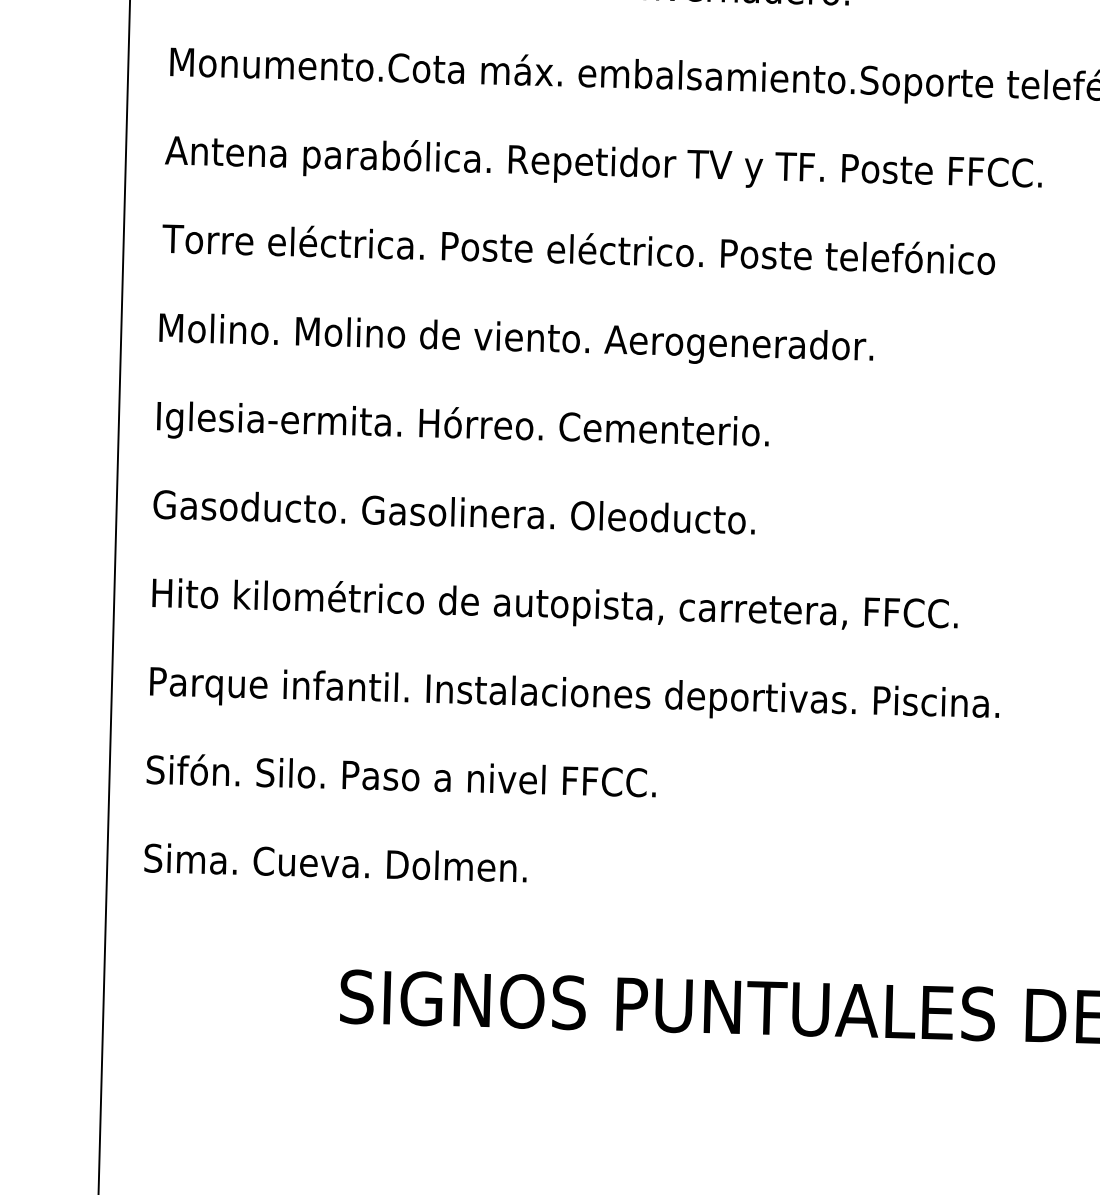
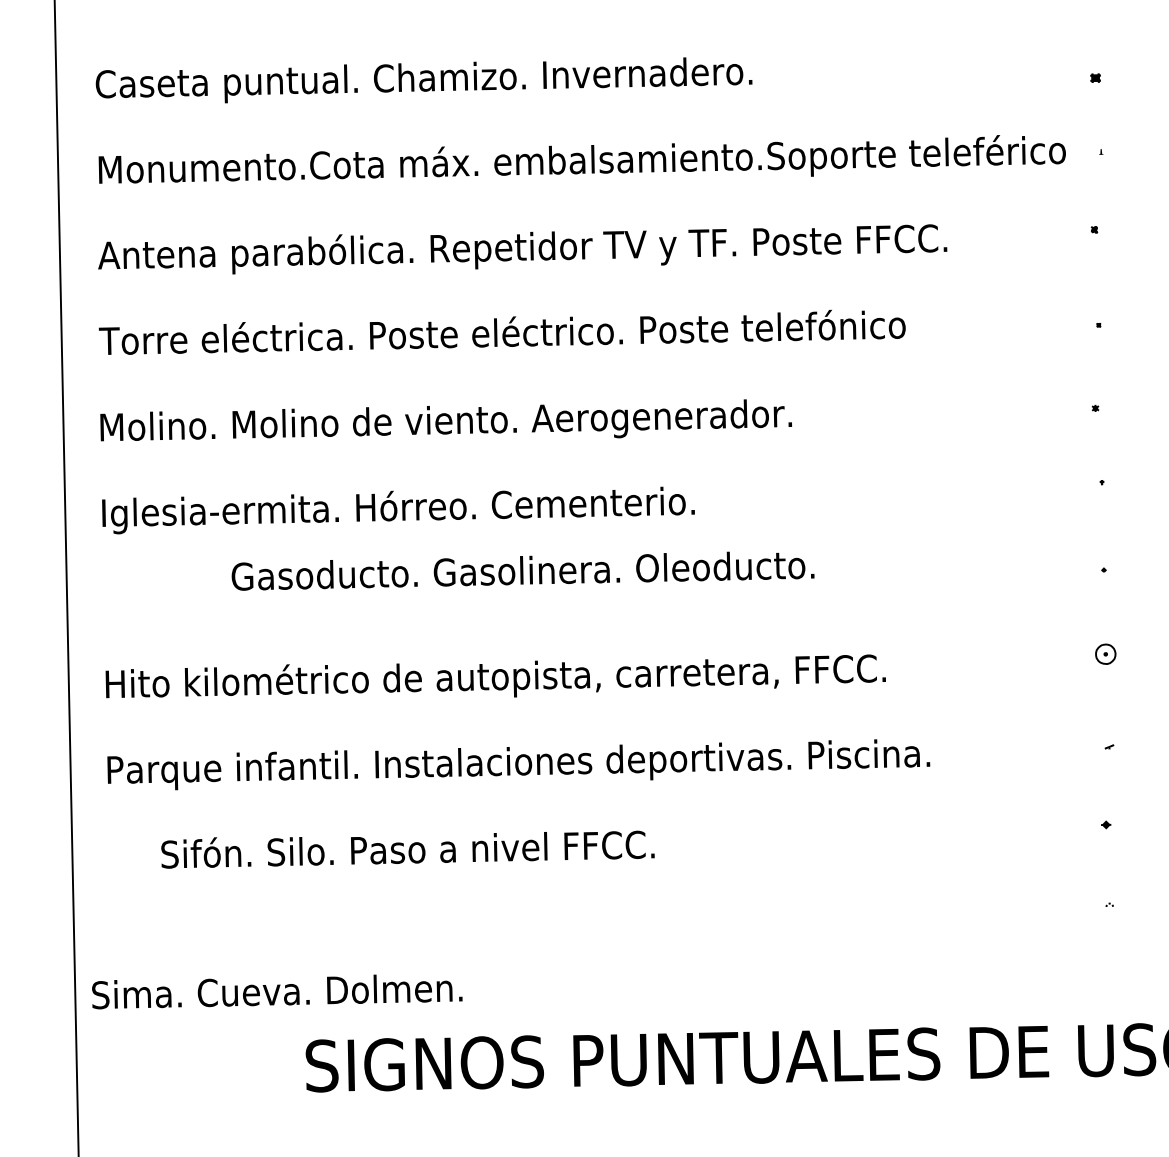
text: (453, 512) -> (522, 570), moved
text: (401, 776) -> (407, 849), moved
text: (335, 863) -> (277, 991), moved

